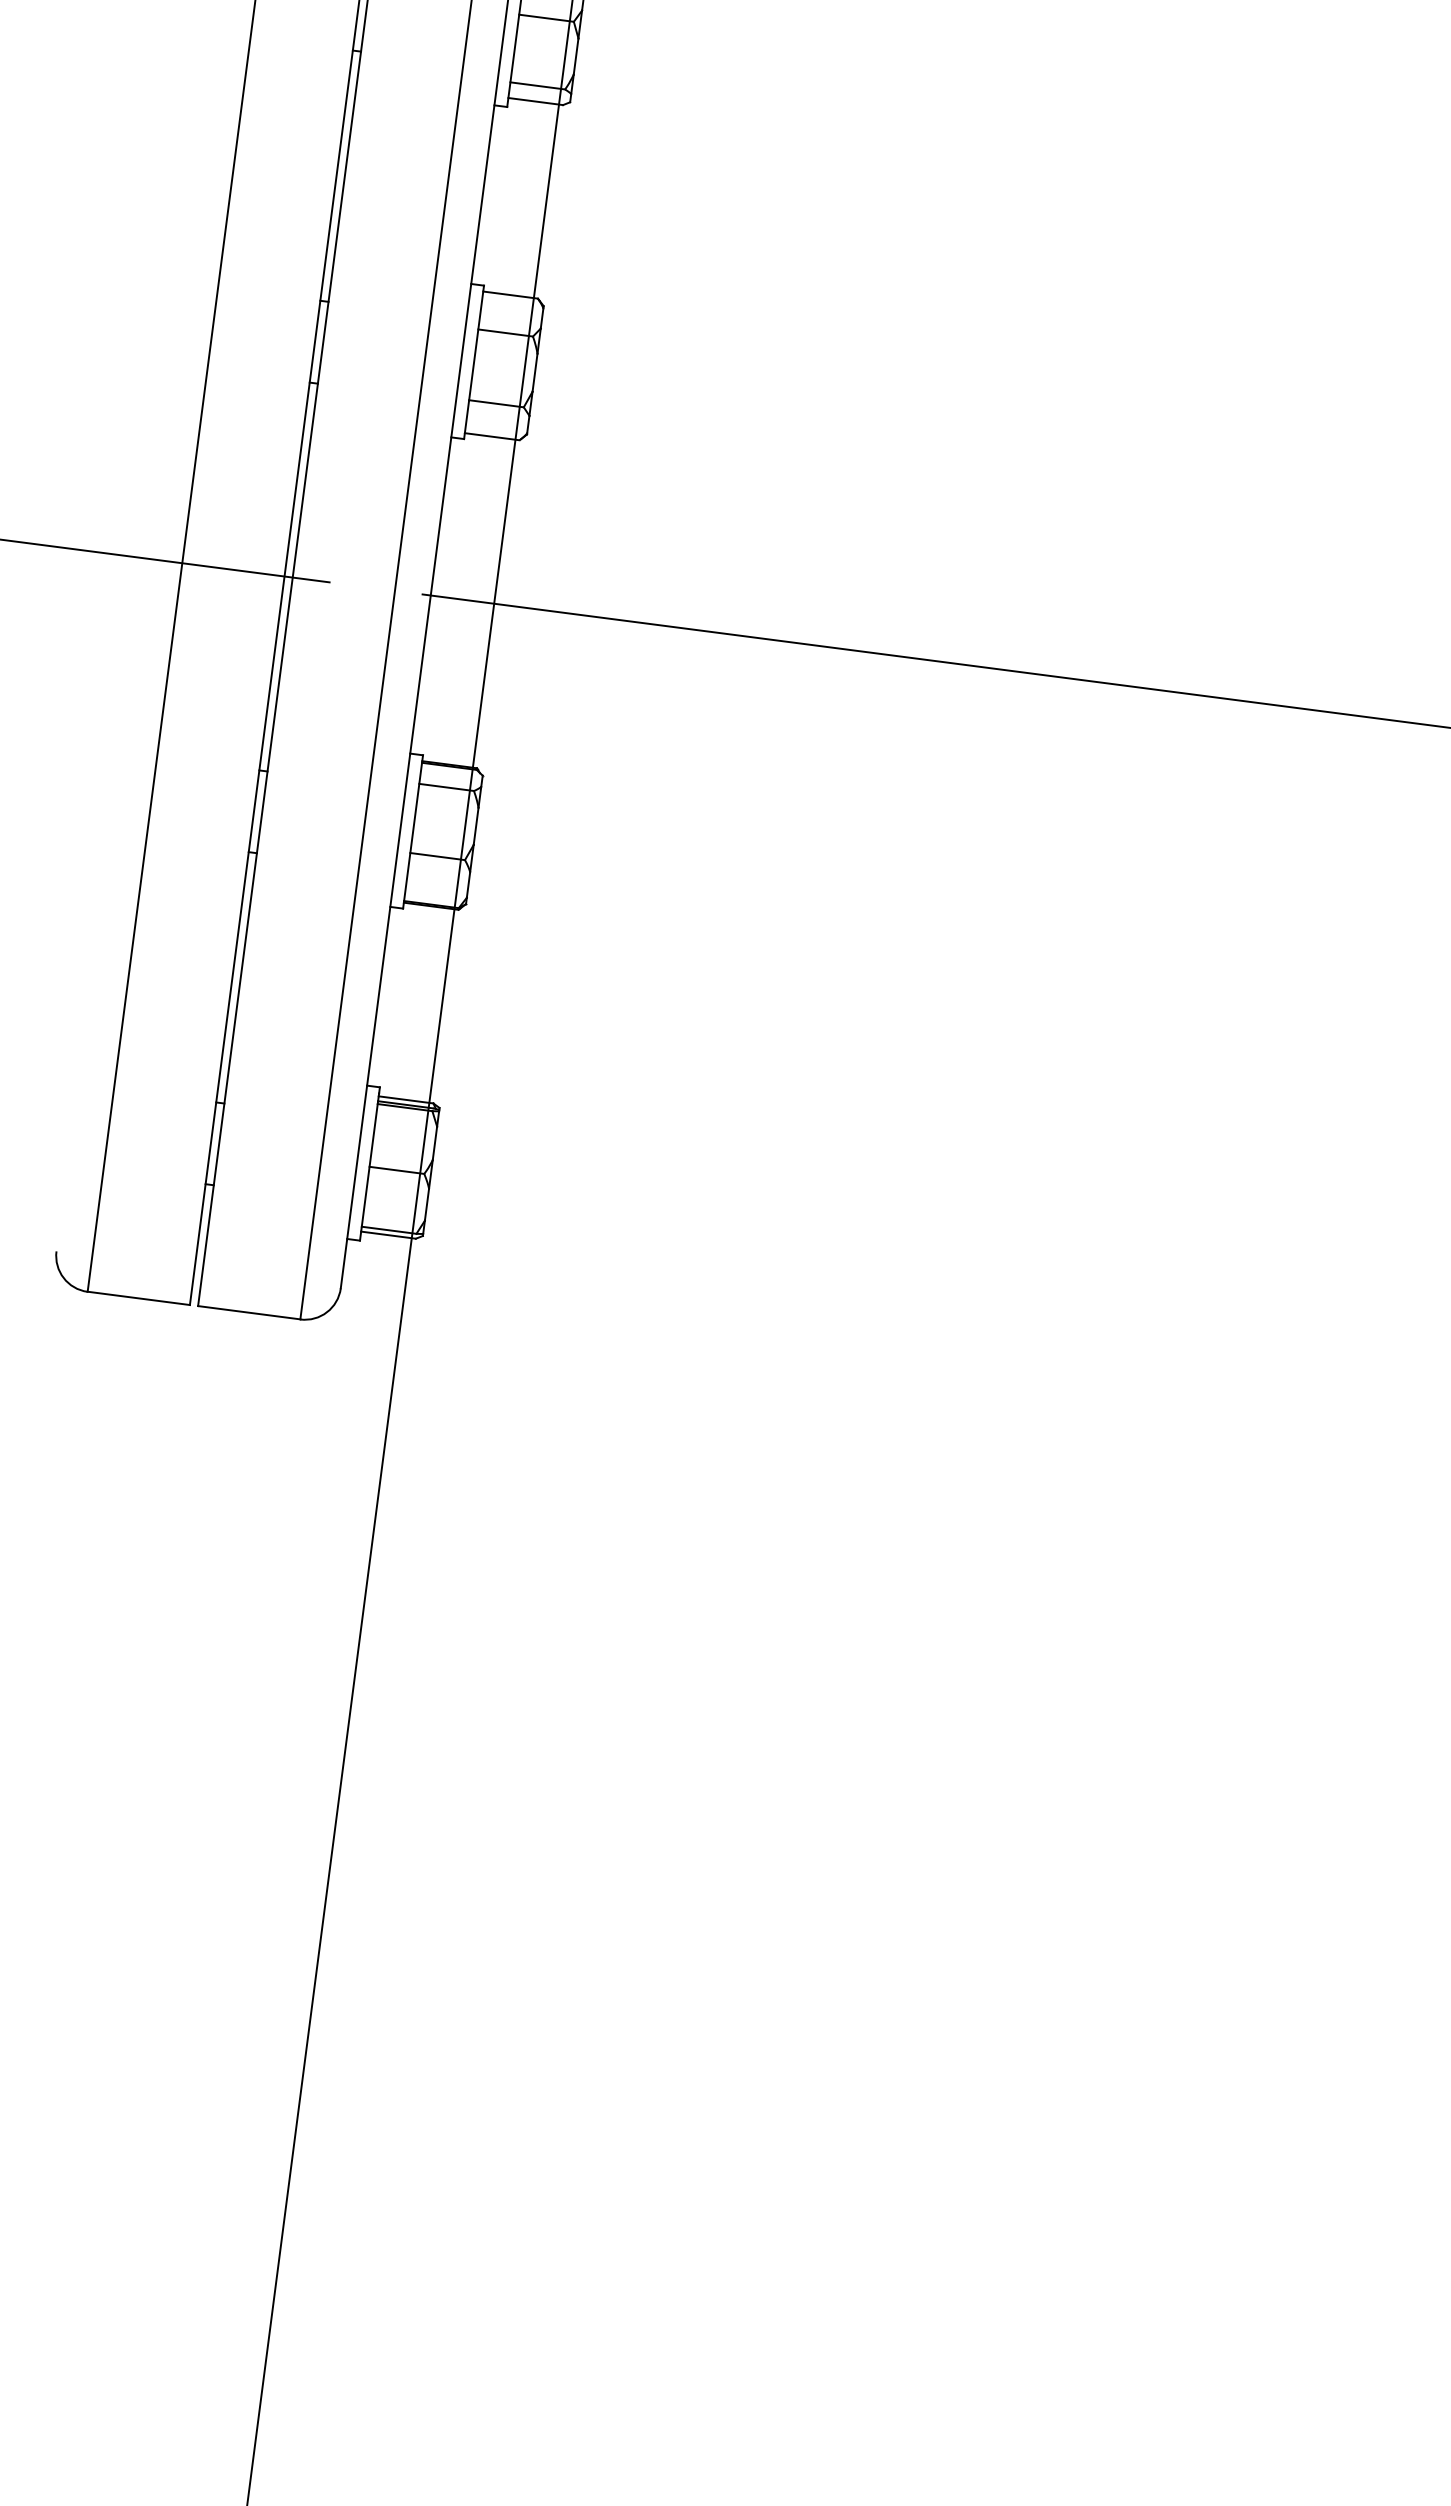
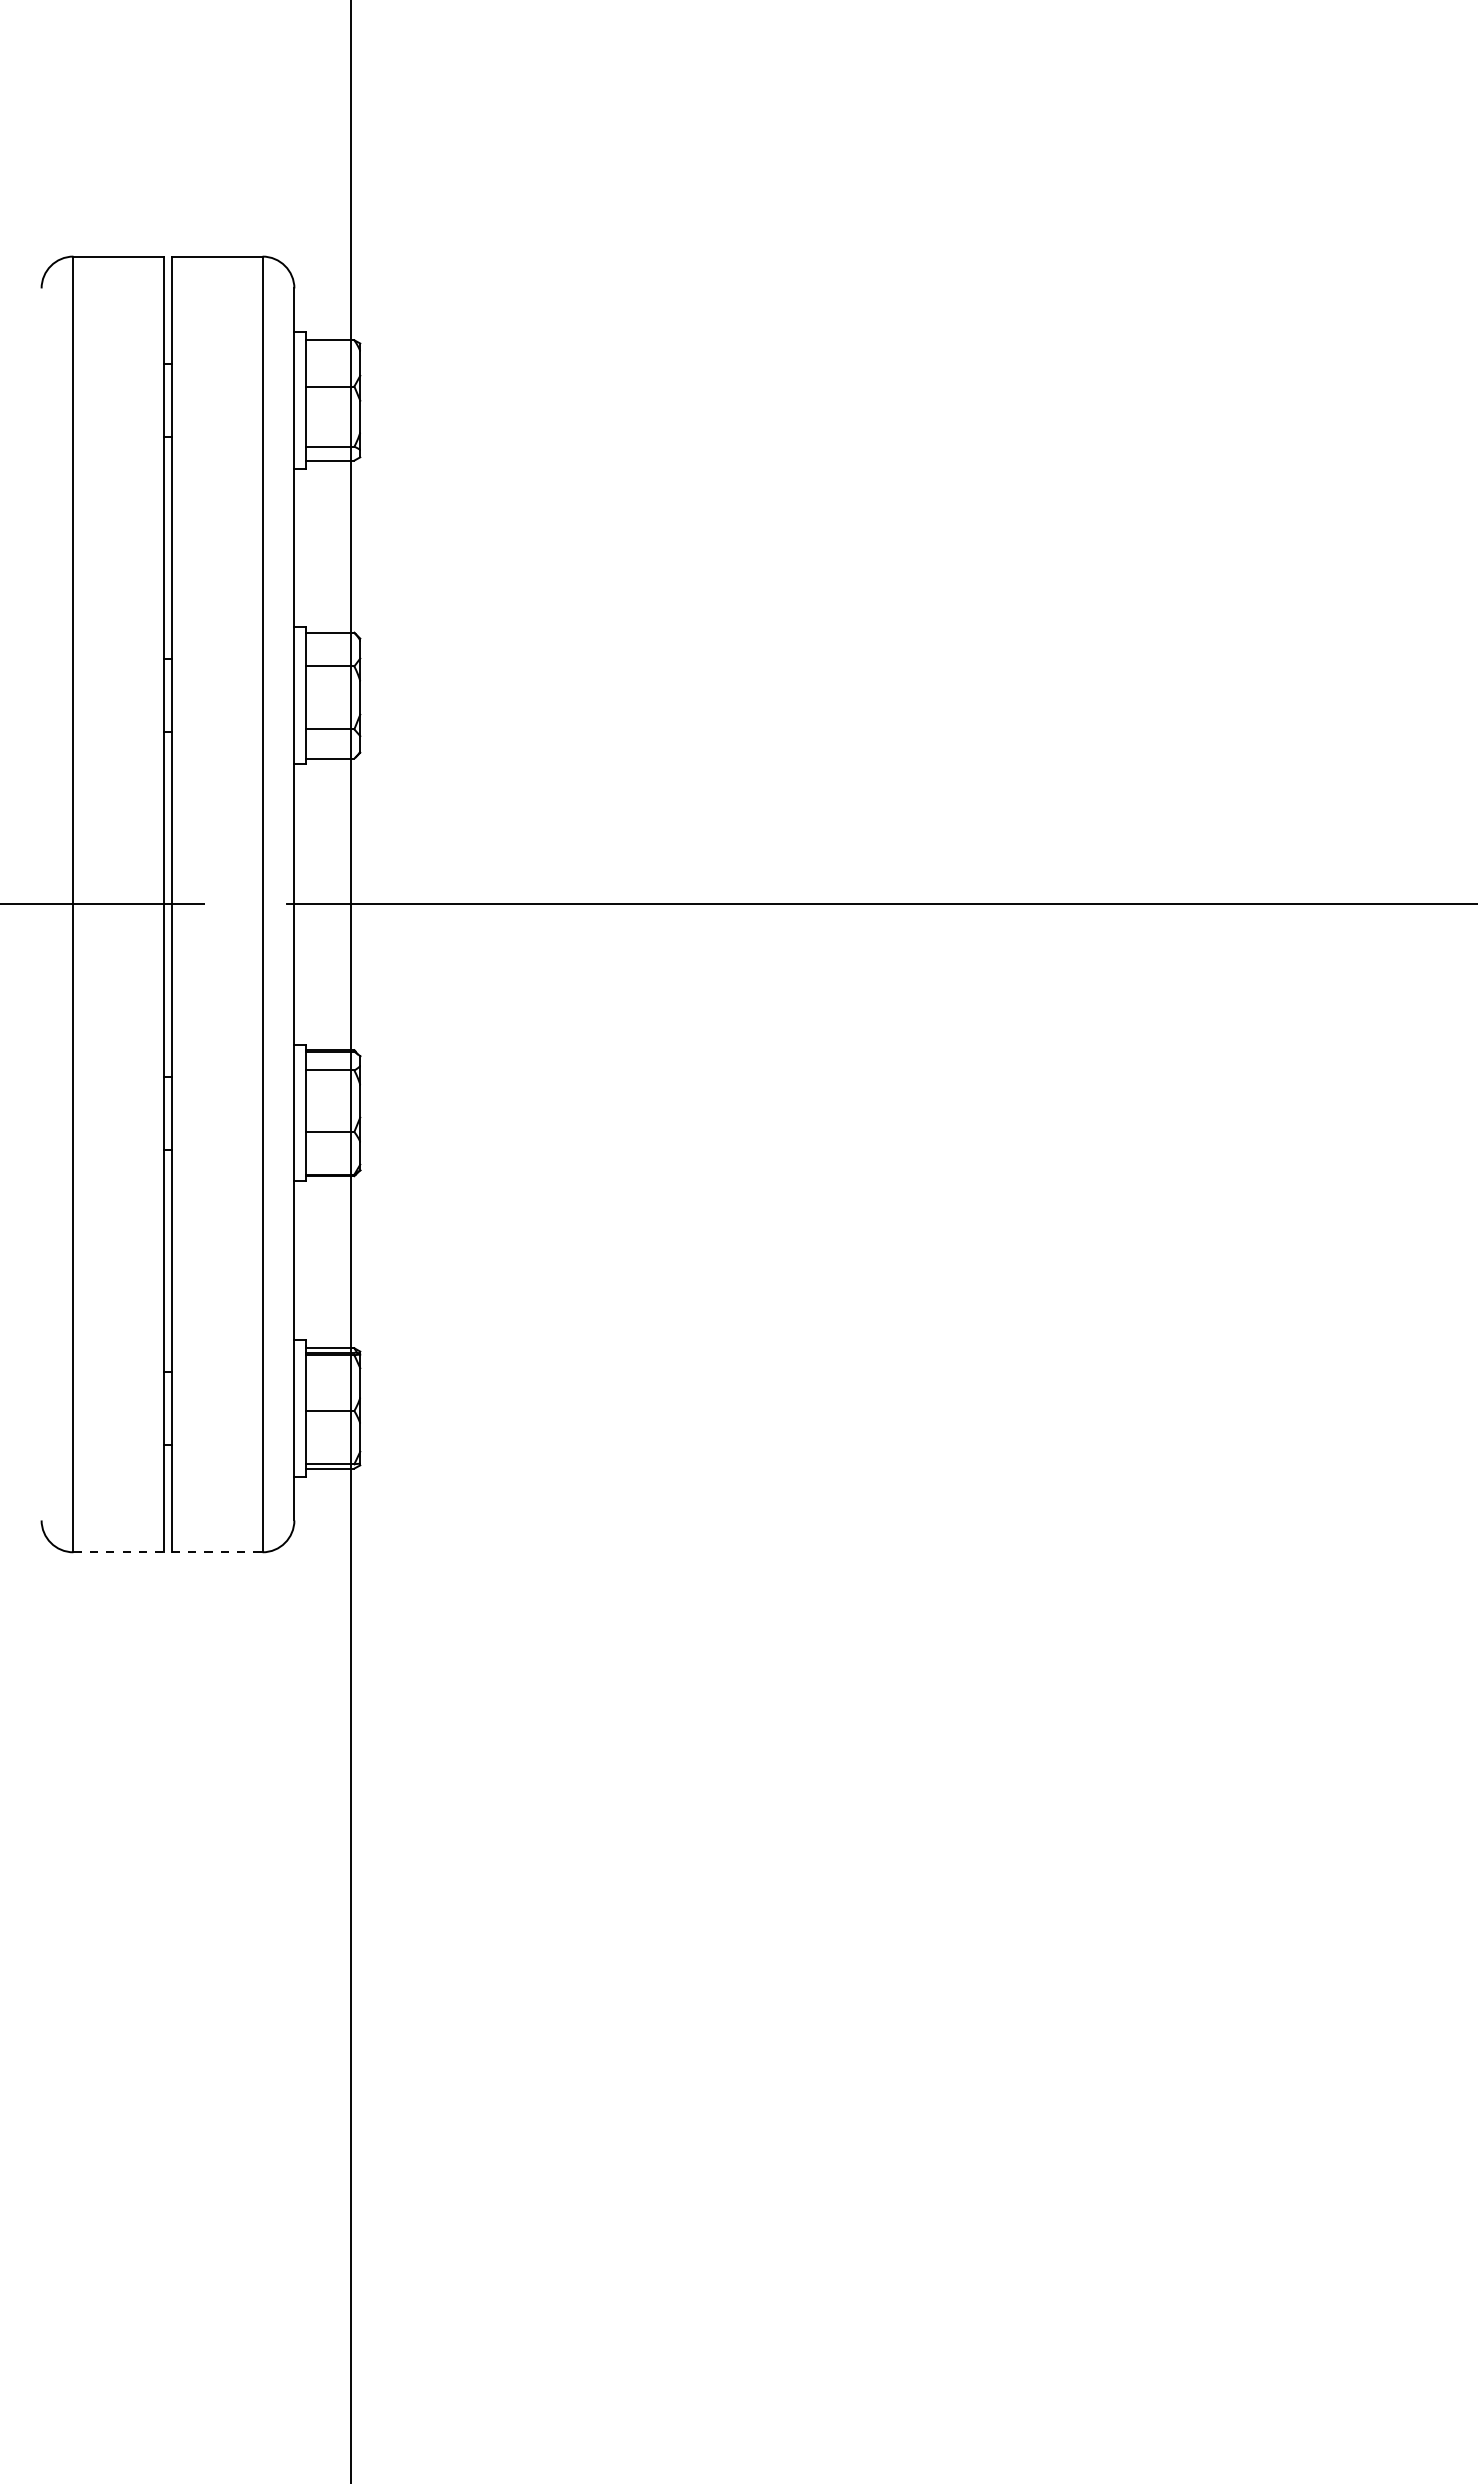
line: (139, 1298) -> (119, 1552), solid -> dashed
line: (249, 1313) -> (217, 1552), solid -> dashed

